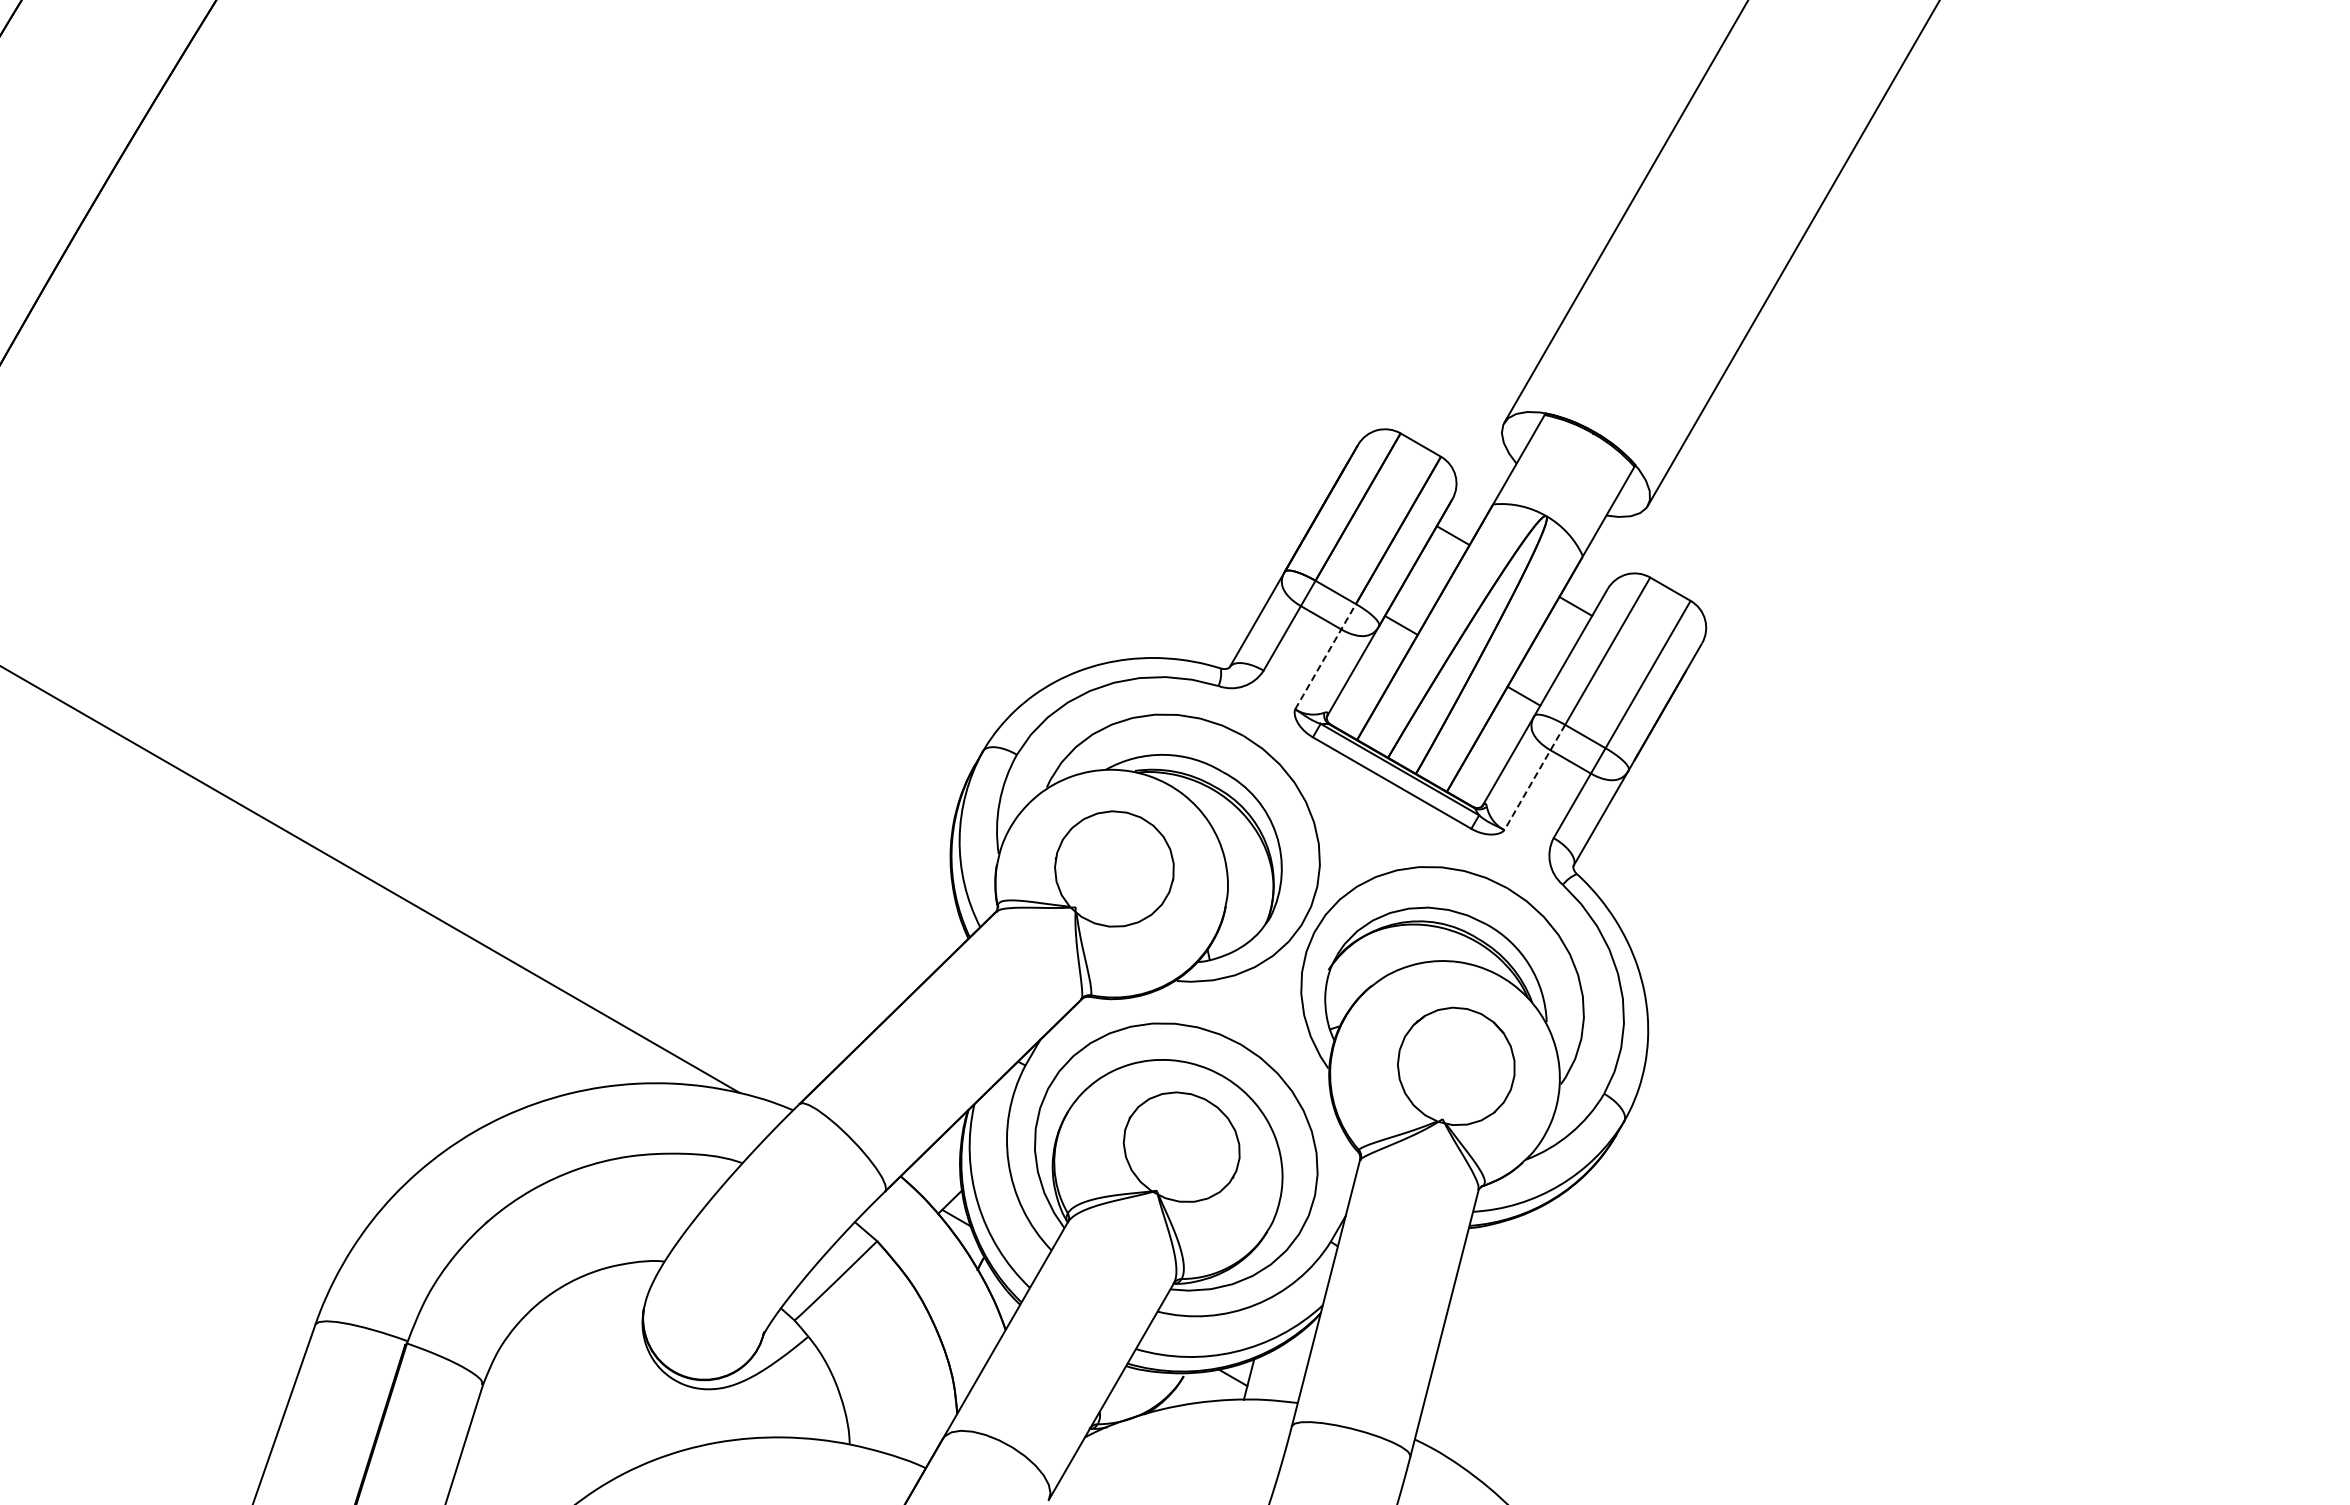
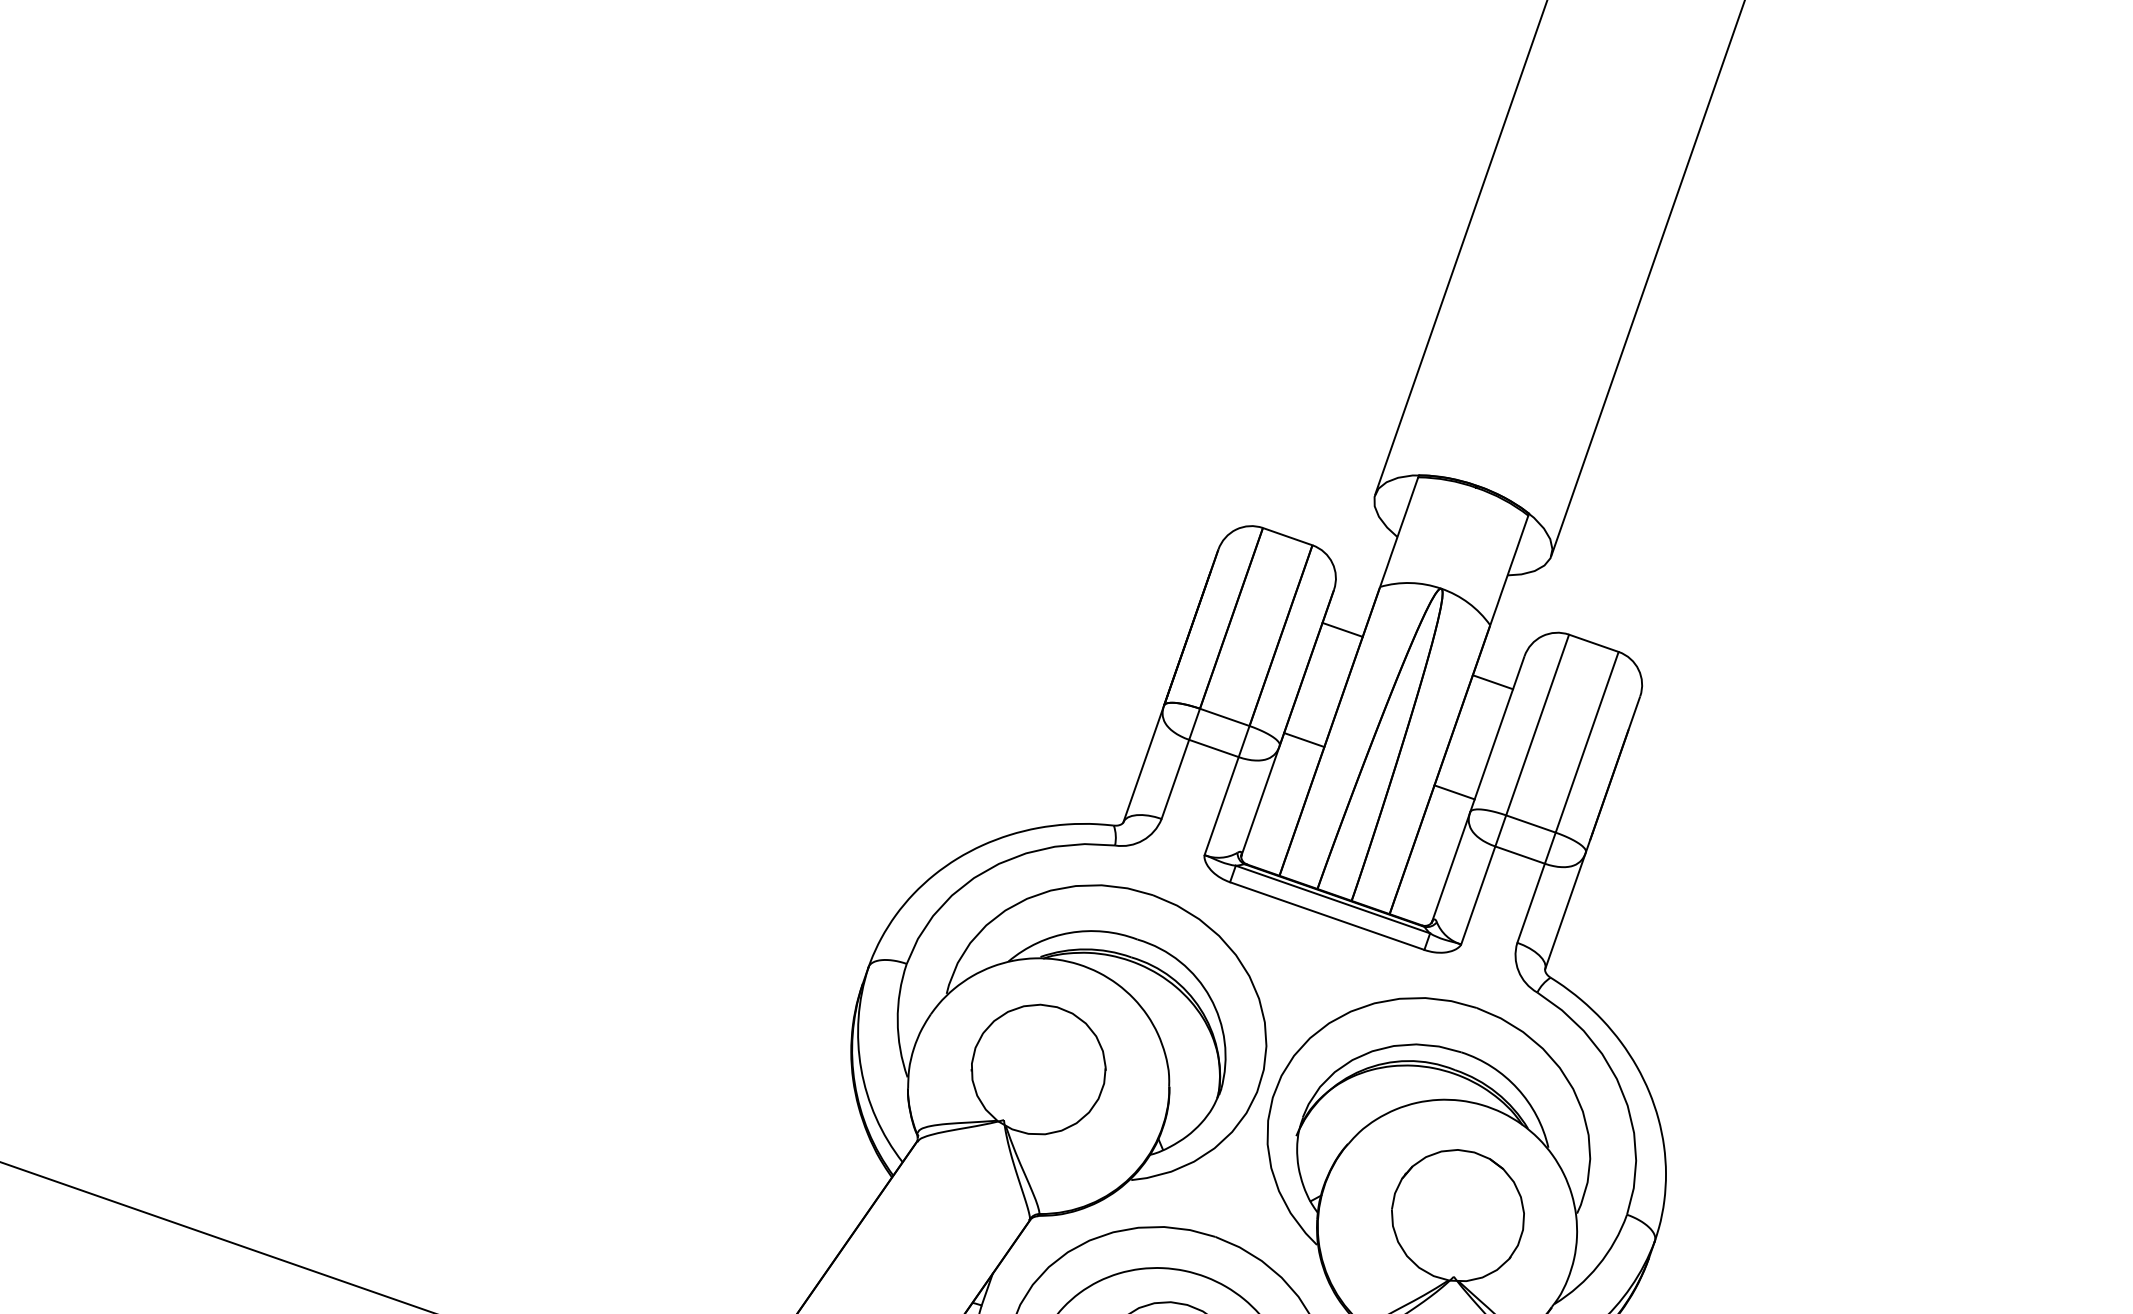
line: (1325, 656) -> (1226, 790), dashed -> solid
line: (1534, 777) -> (1483, 879), dashed -> solid

